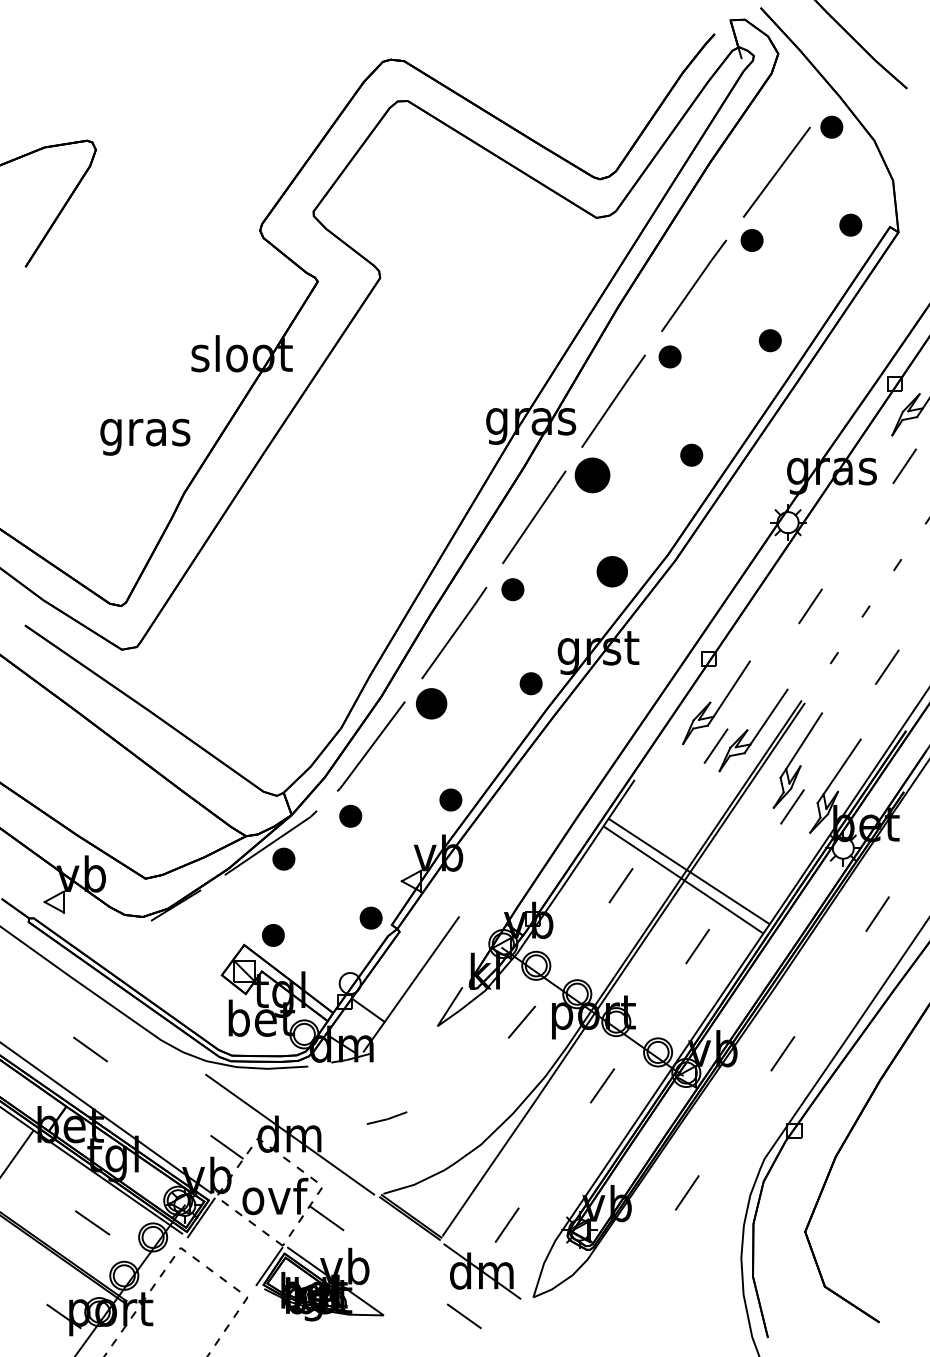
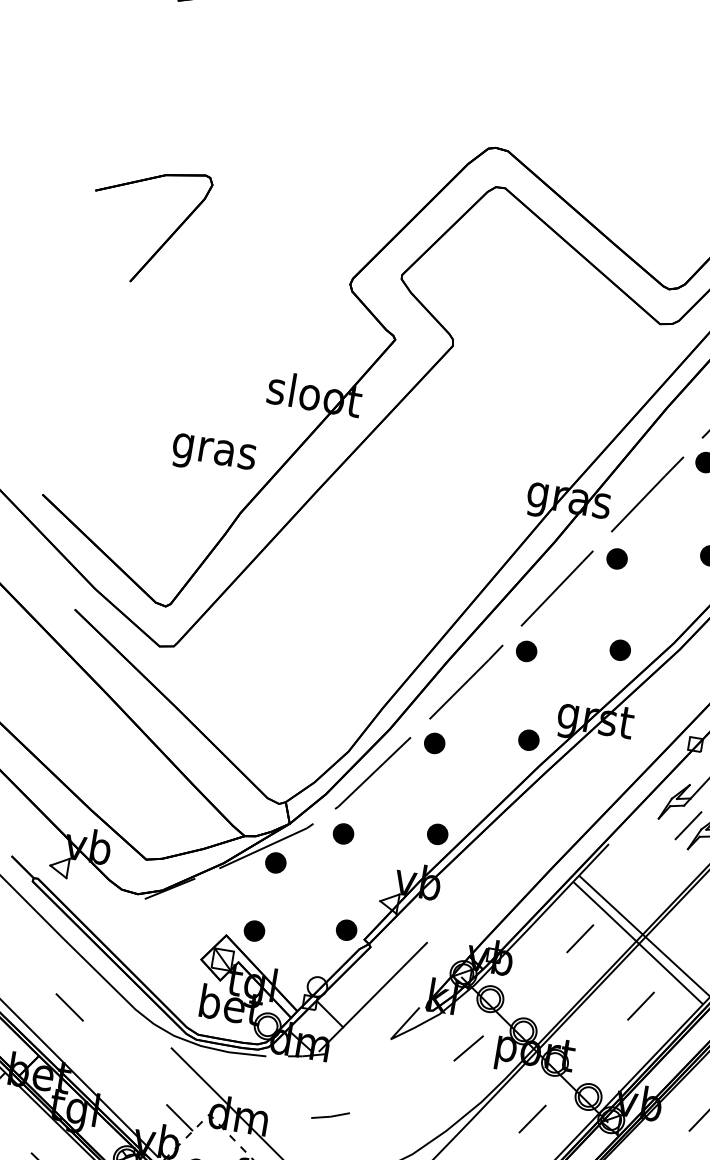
part: (592, 474) -> (617, 558), size x0.62
part: (612, 571) -> (620, 650), size x0.71
part: (431, 703) -> (434, 743), size x0.71

